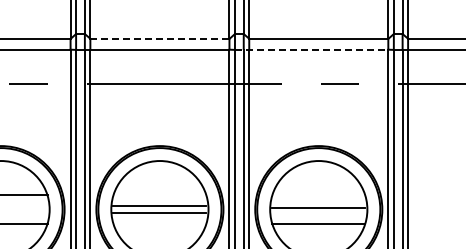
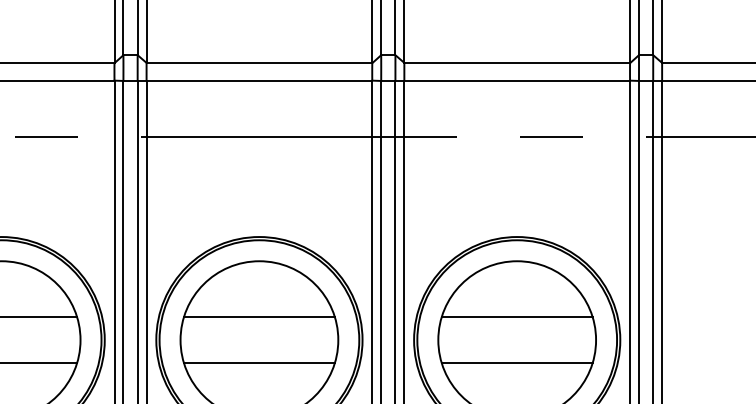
line: (159, 38) -> (258, 62), dashed -> solid
line: (311, 49) -> (505, 80), dashed -> solid
line: (159, 205) -> (258, 362), moved
line: (318, 208) -> (516, 317), moved
line: (159, 213) -> (258, 317), moved

